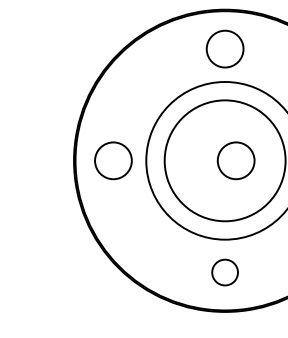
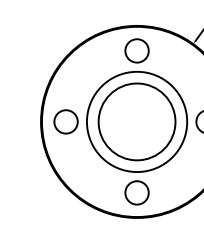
circle: (235, 160) -> (143, 121), removed
circle: (224, 271) -> (136, 192), size x1.43

